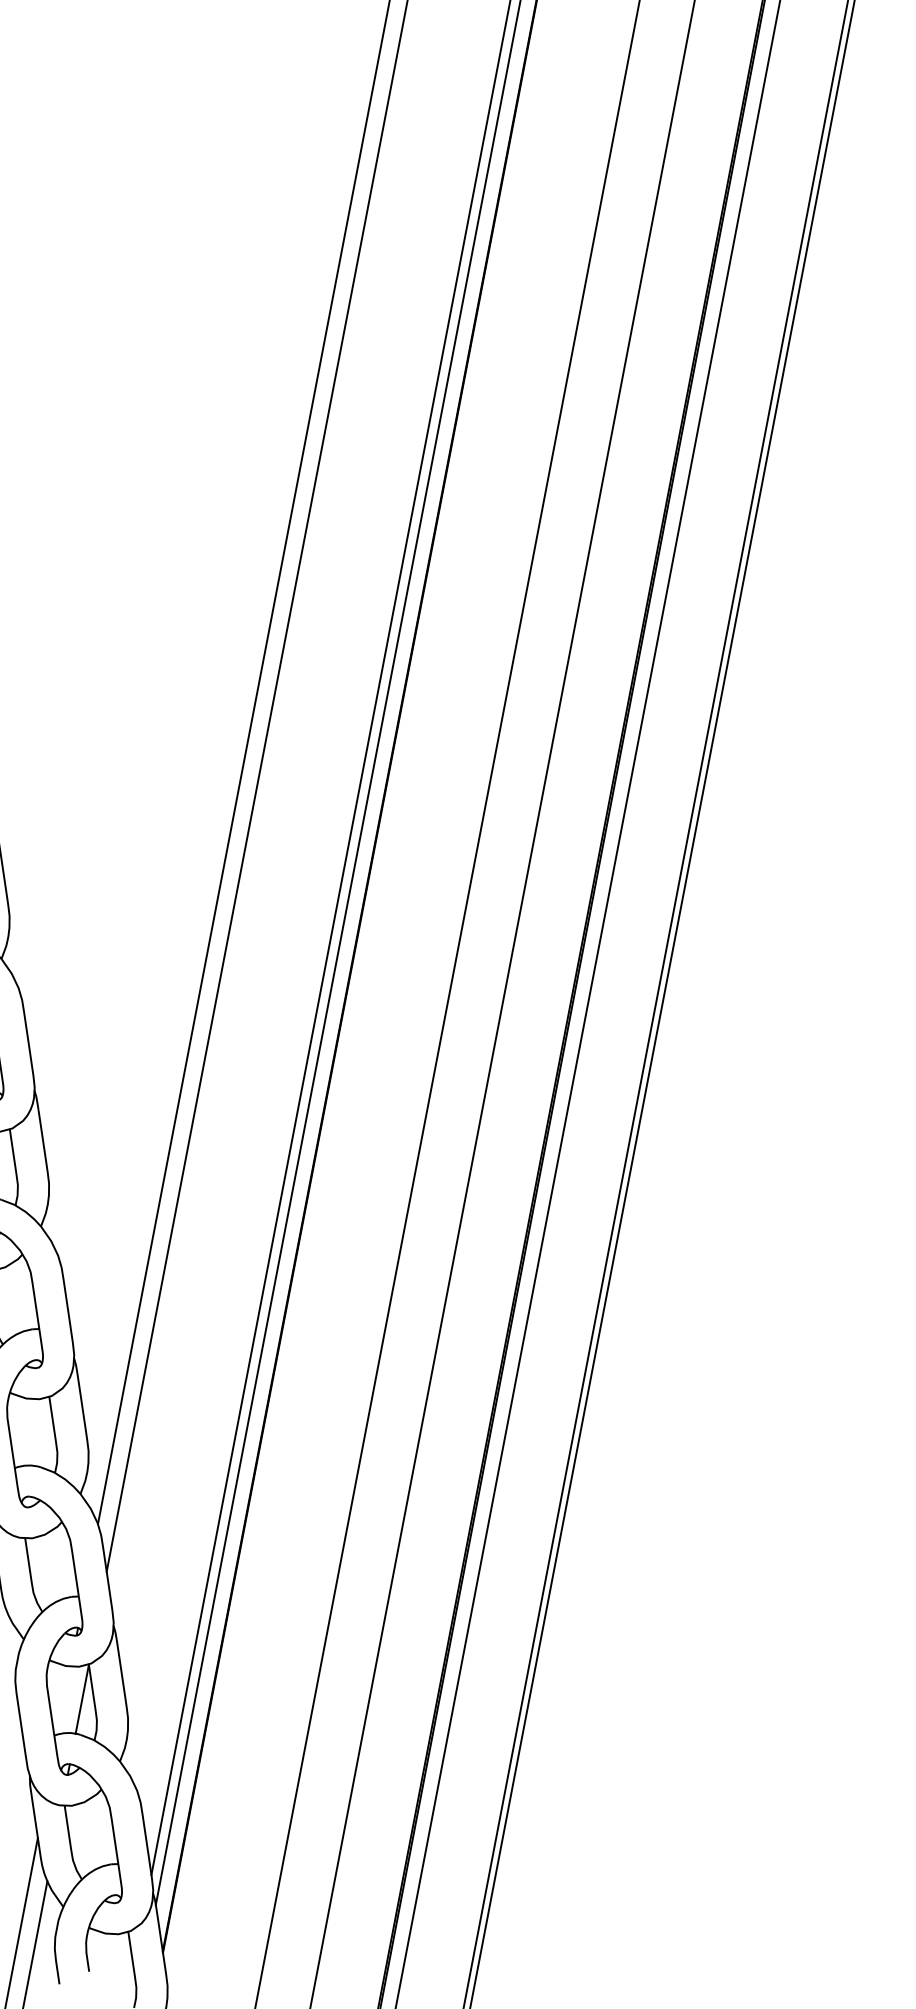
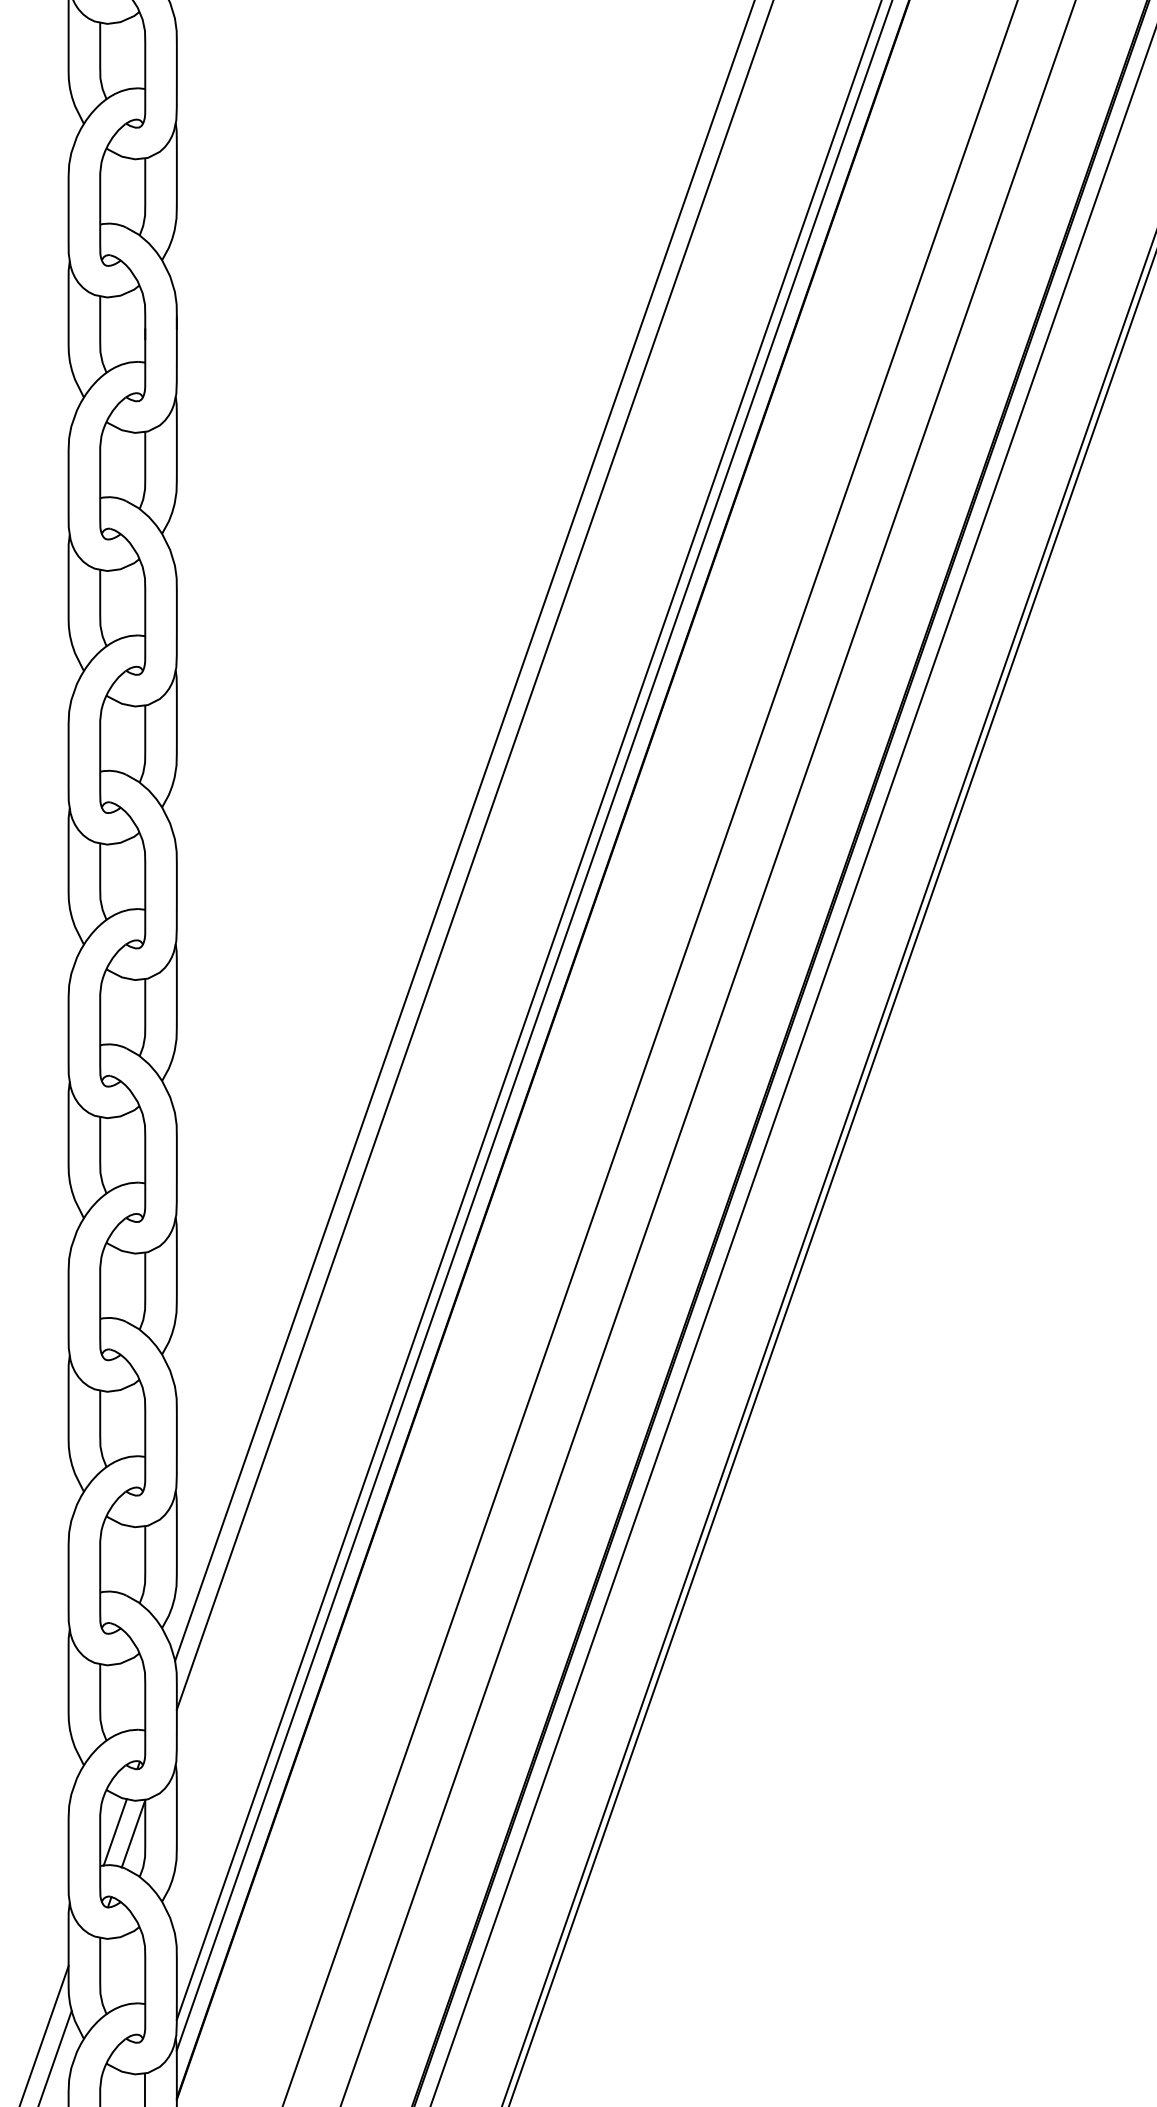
line: (63, 1700) -> (114, 1832), added

